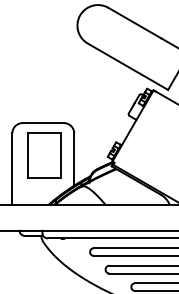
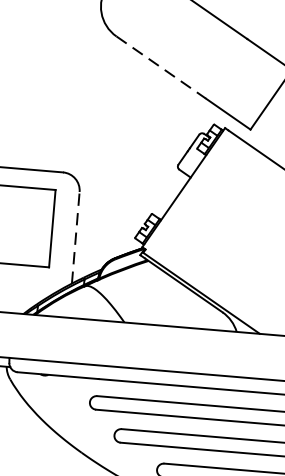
line: (114, 59) -> (161, 68), solid -> dashed
line: (74, 159) -> (76, 237), solid -> dashed

